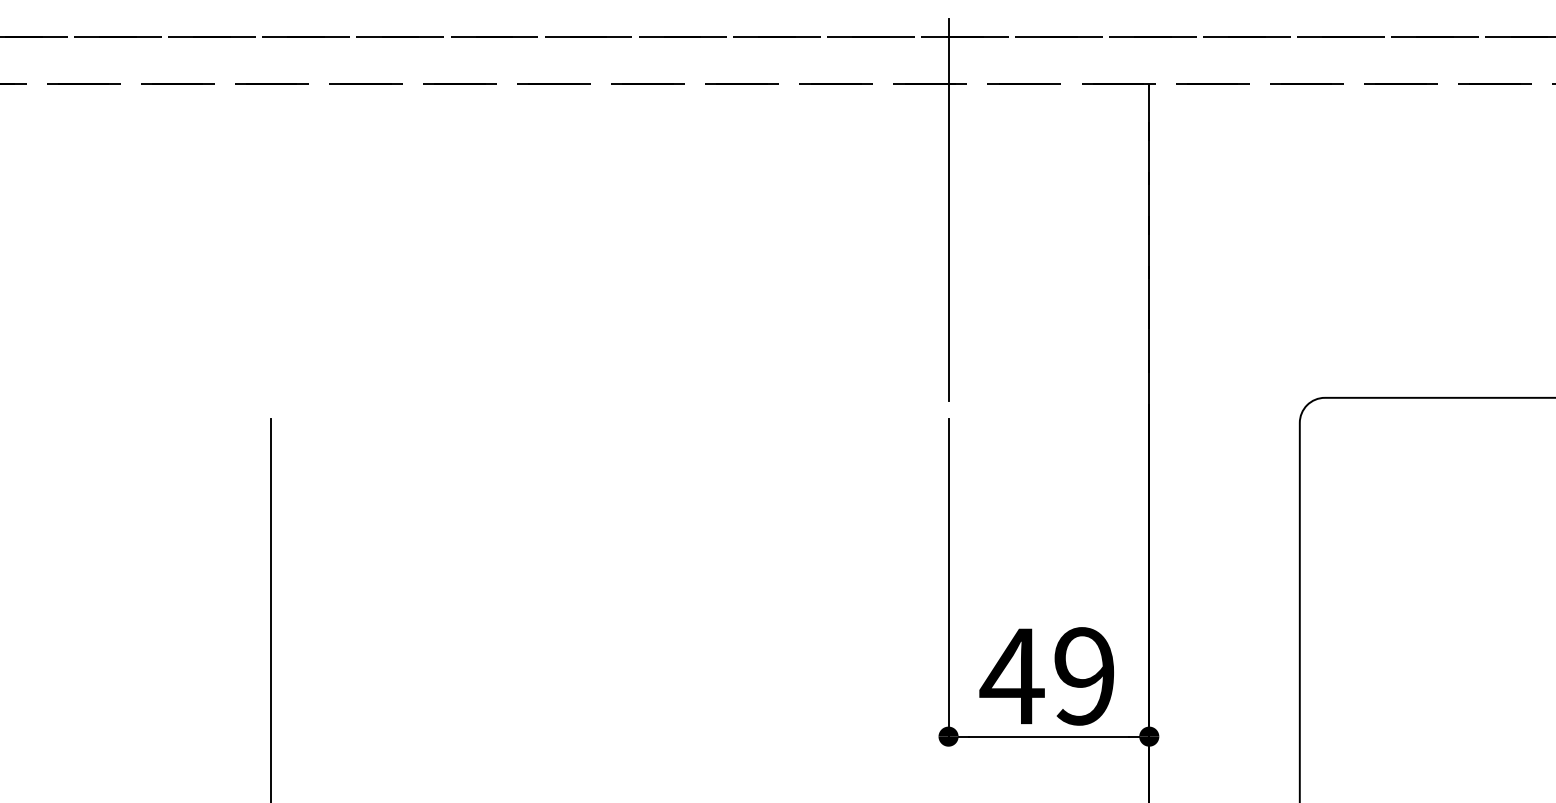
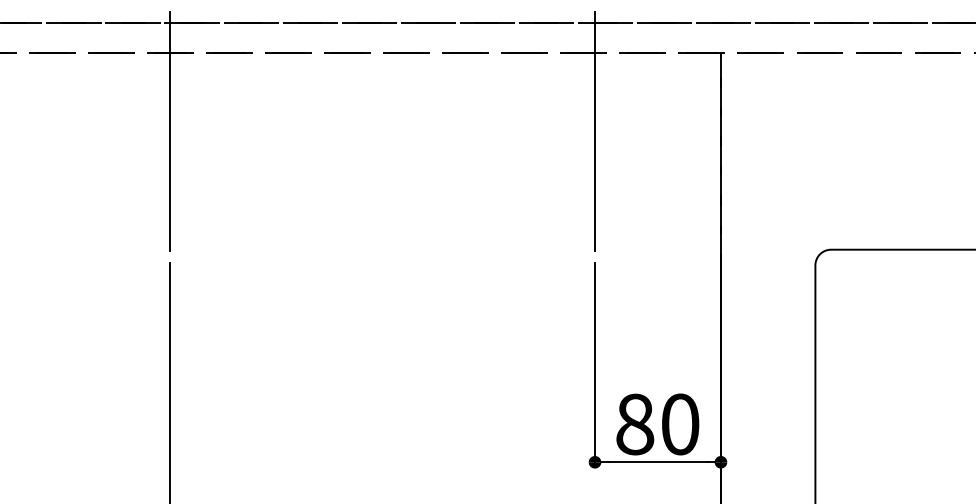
line: (270, 209) -> (169, 131), added
text: (1046, 676) -> (656, 424), 49 -> 80

